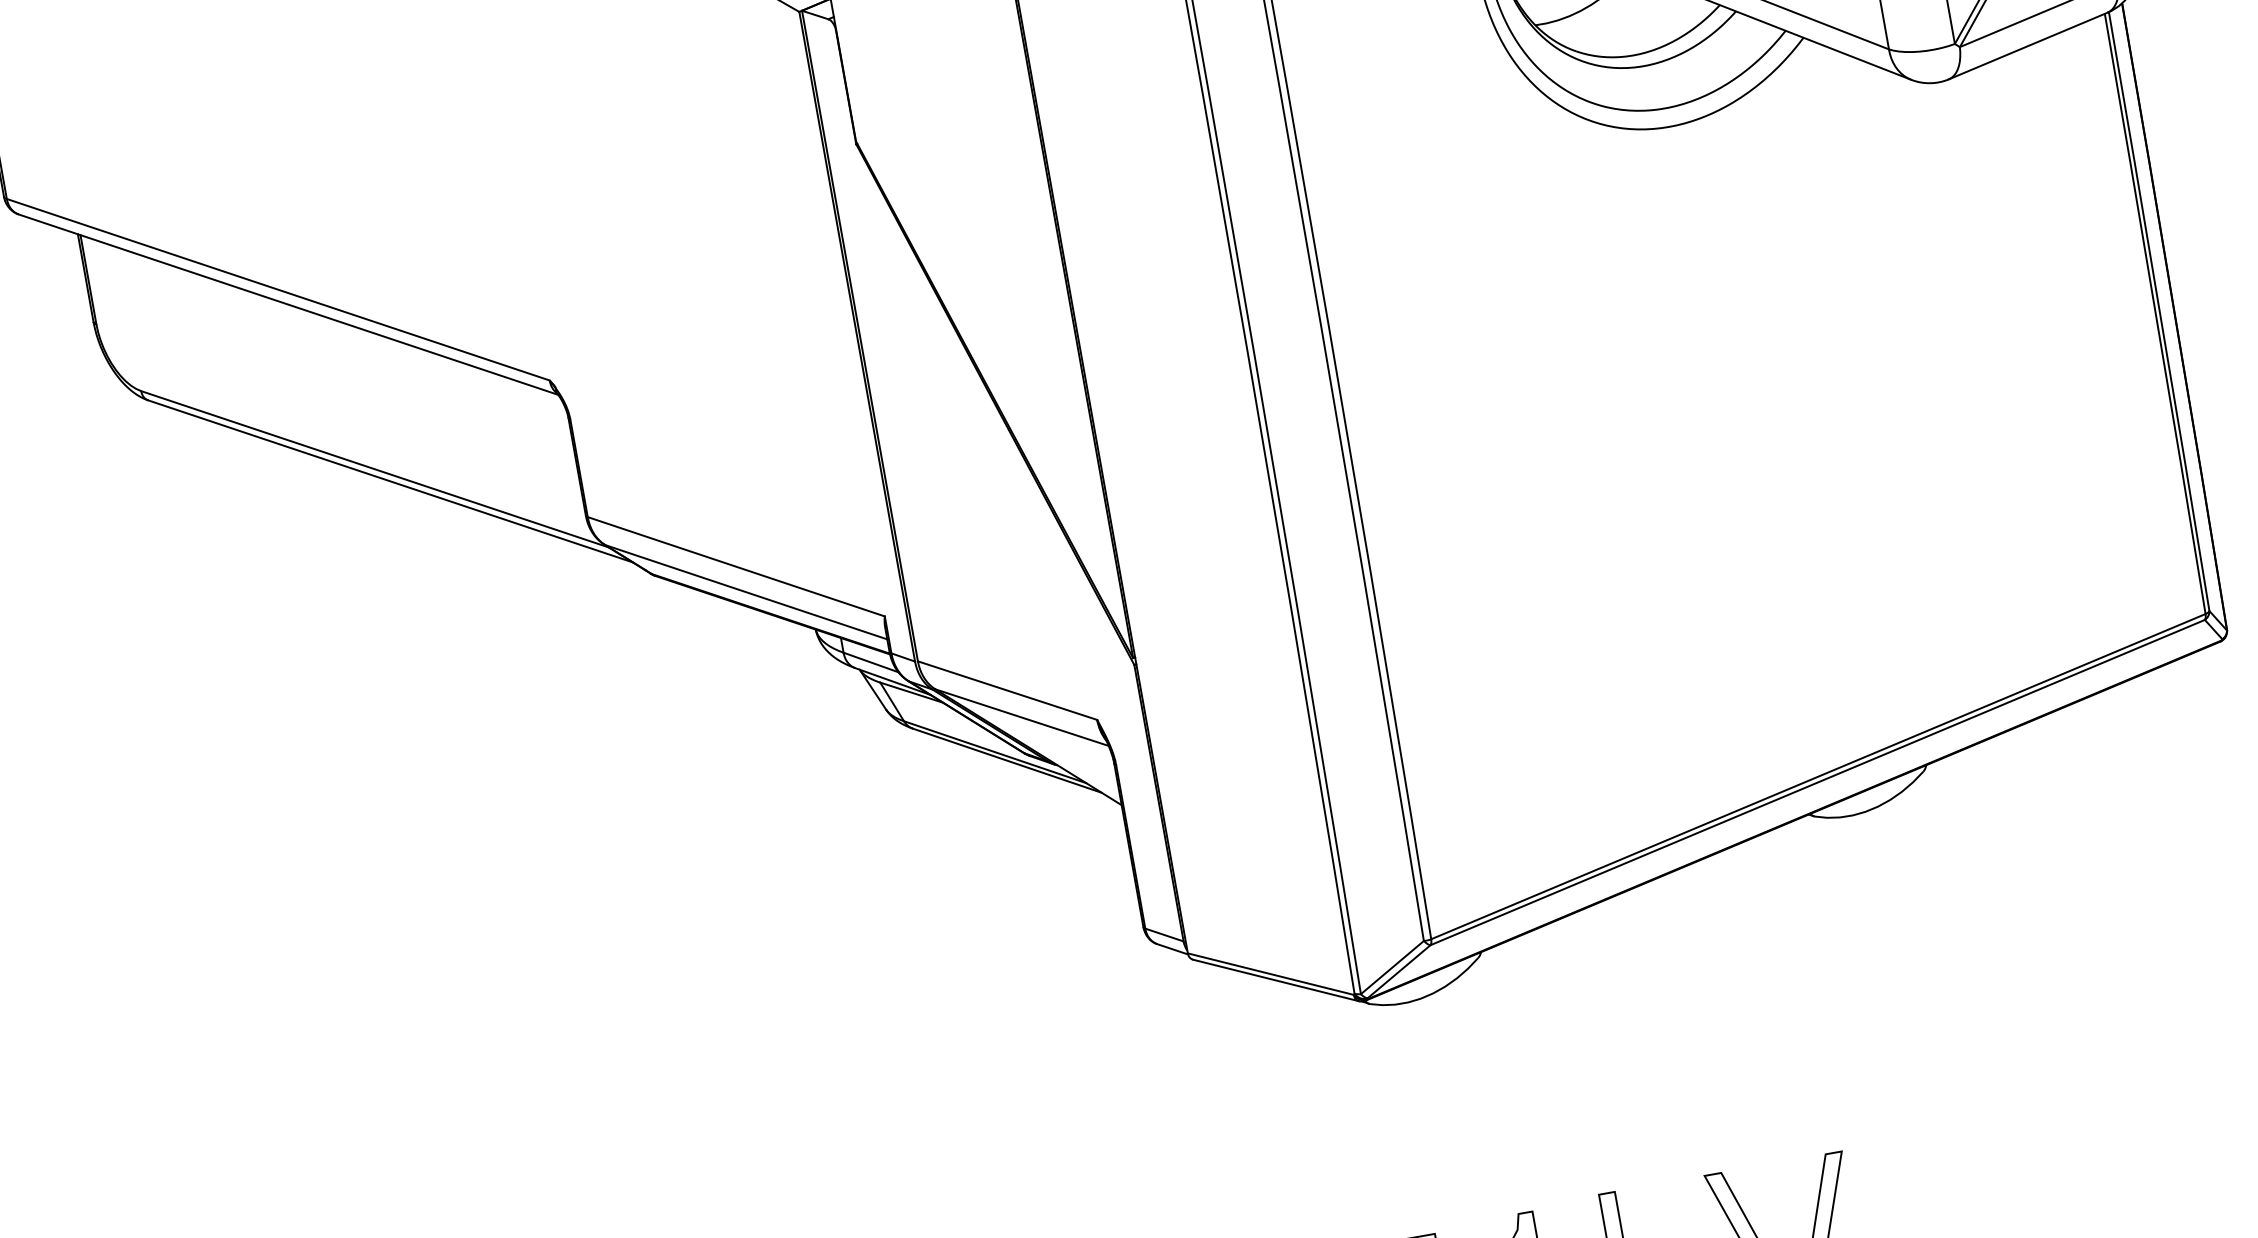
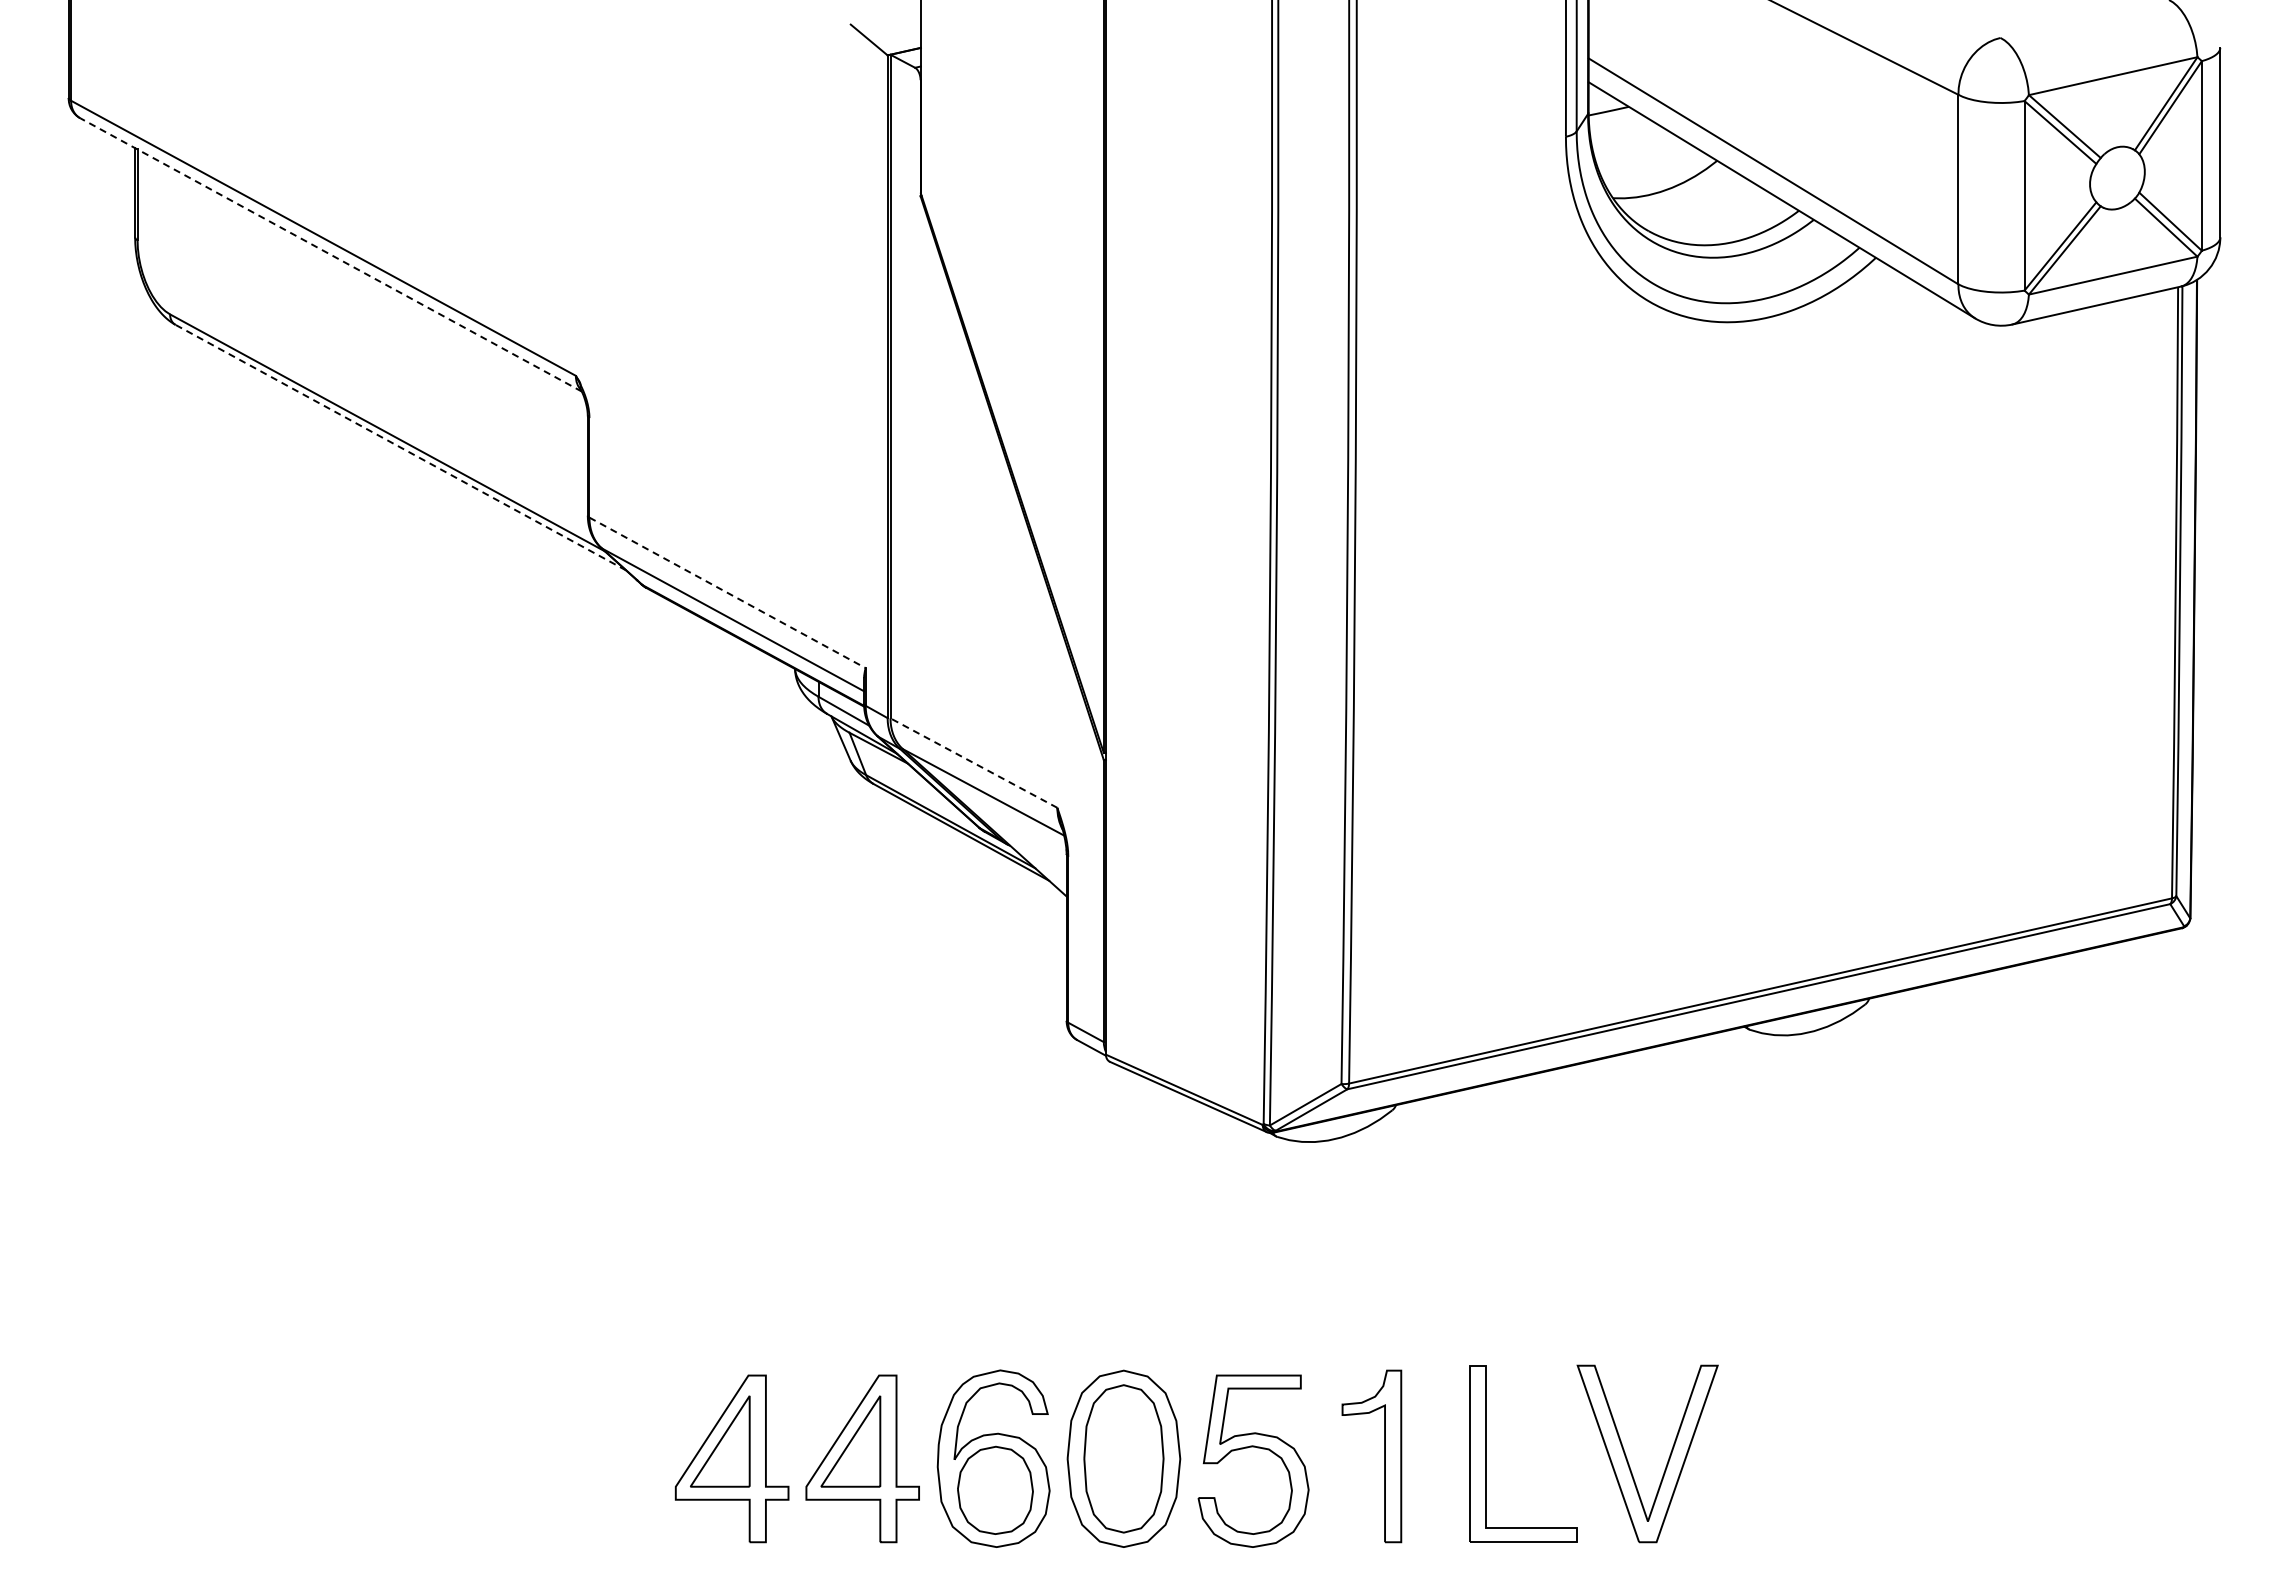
line: (288, 304) -> (331, 254), solid -> dashed
line: (390, 481) -> (400, 447), solid -> dashed
line: (737, 567) -> (728, 593), solid -> dashed
line: (1007, 691) -> (973, 763), solid -> dashed

